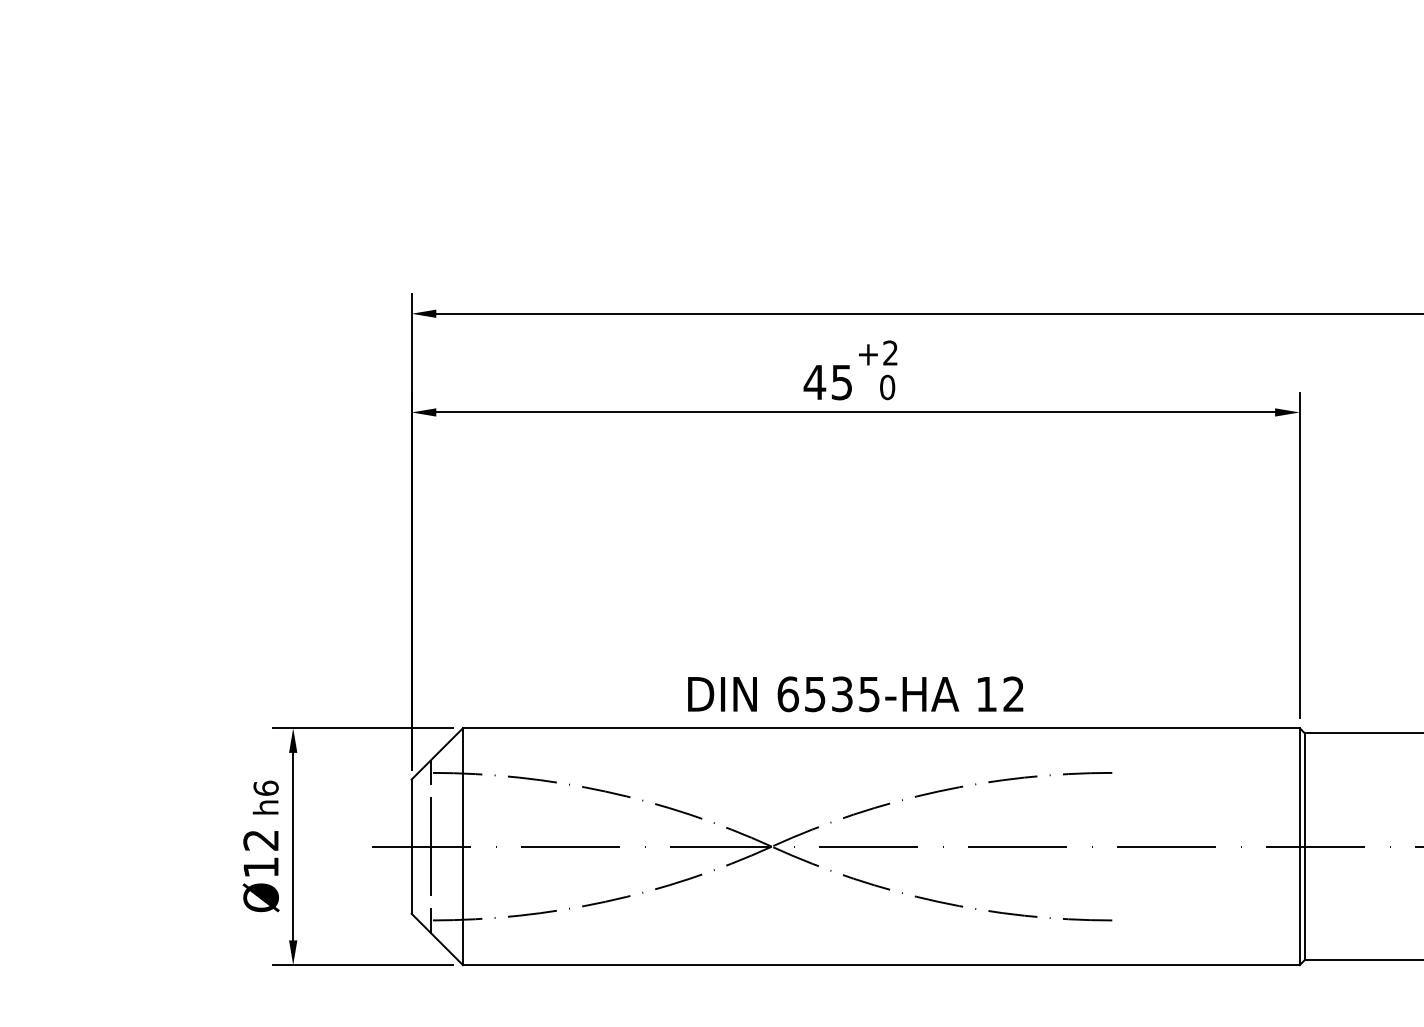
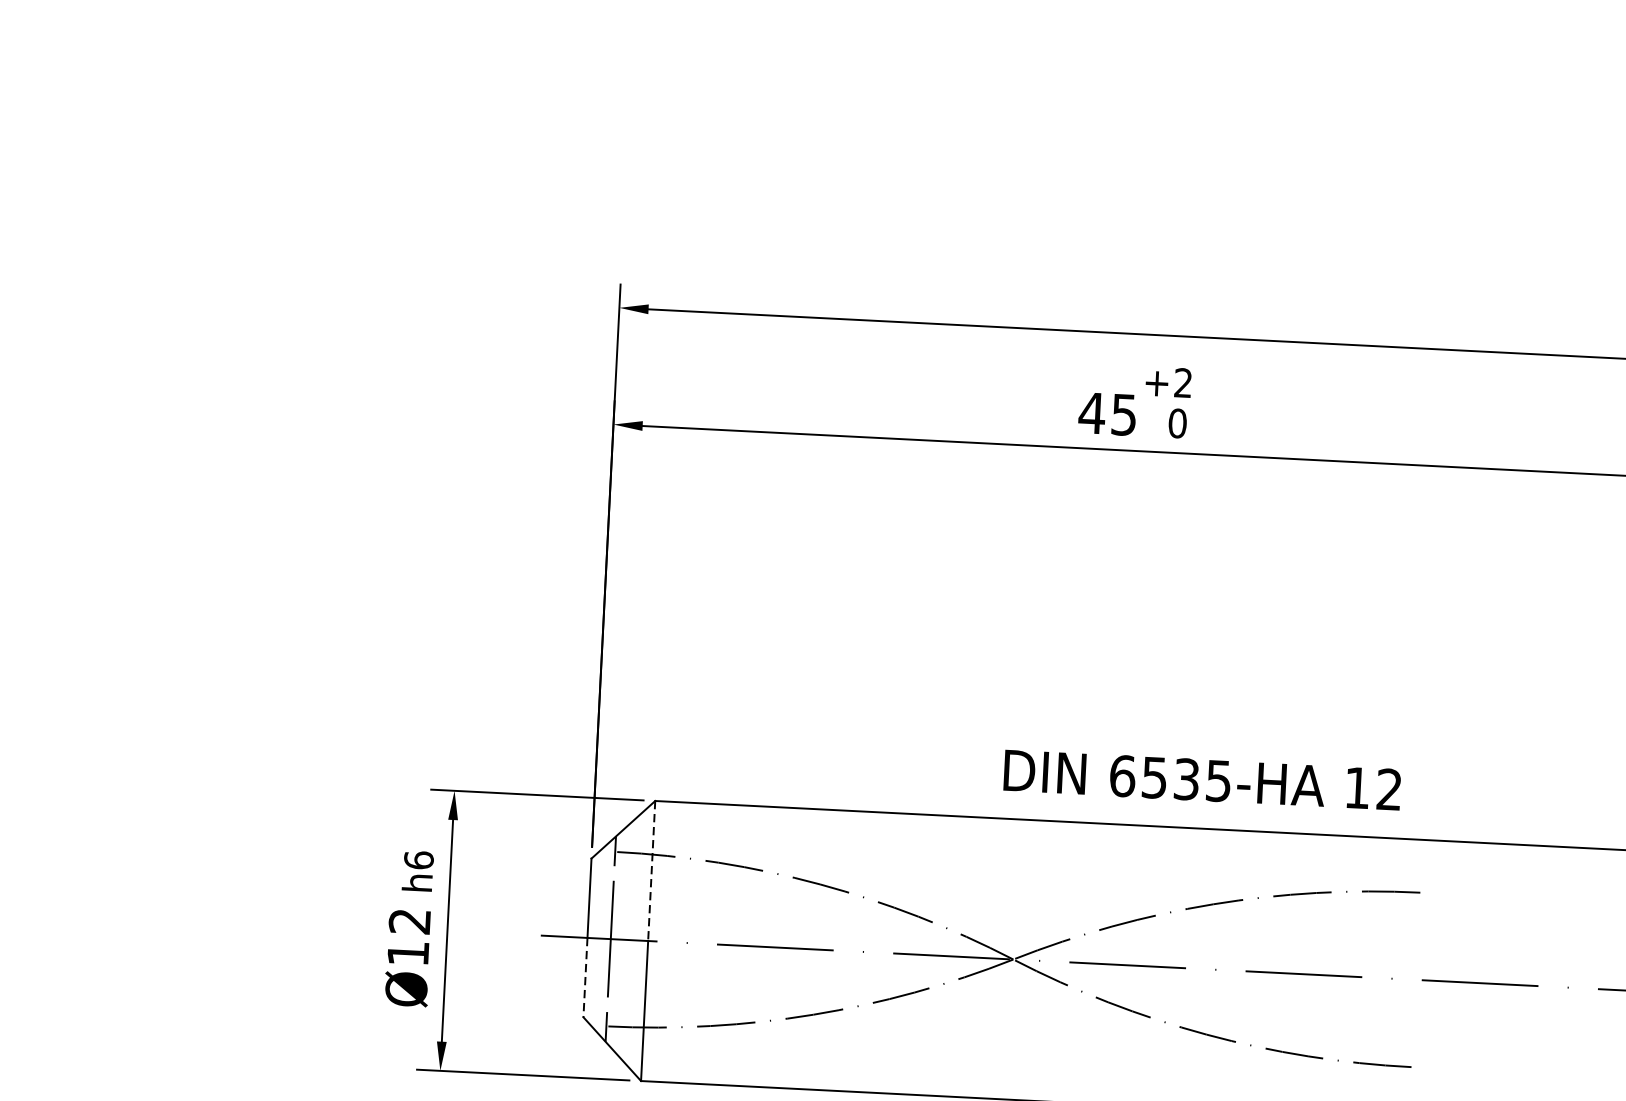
text: (855, 694) -> (1202, 780), moved
line: (462, 787) -> (651, 871), solid -> dashed
line: (411, 880) -> (585, 977), solid -> dashed

